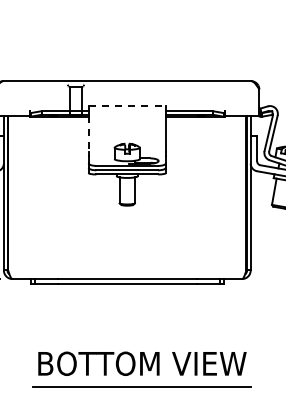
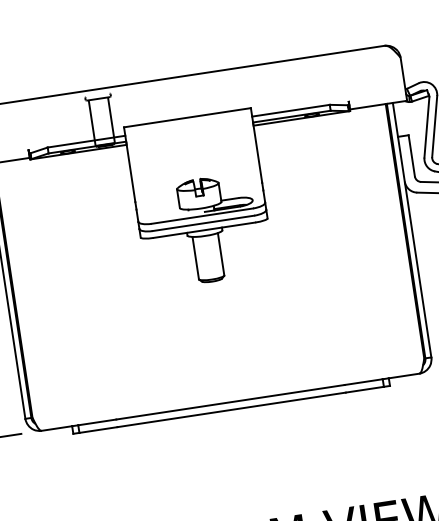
line: (127, 106) -> (187, 118), dashed -> solid
line: (88, 133) -> (130, 172), dashed -> solid

